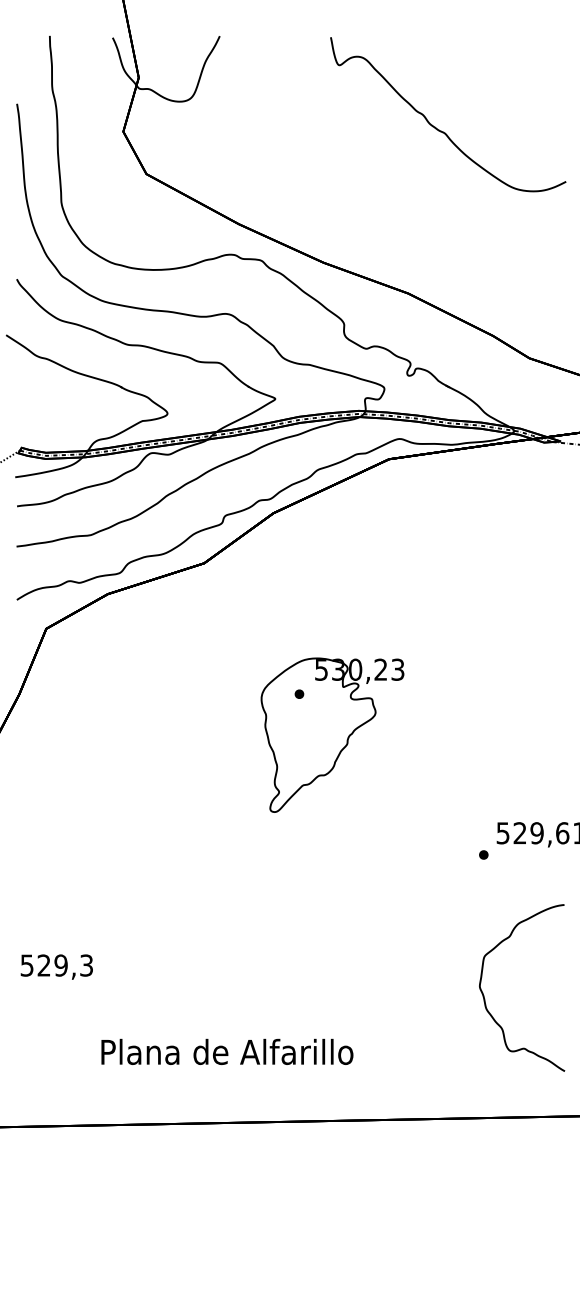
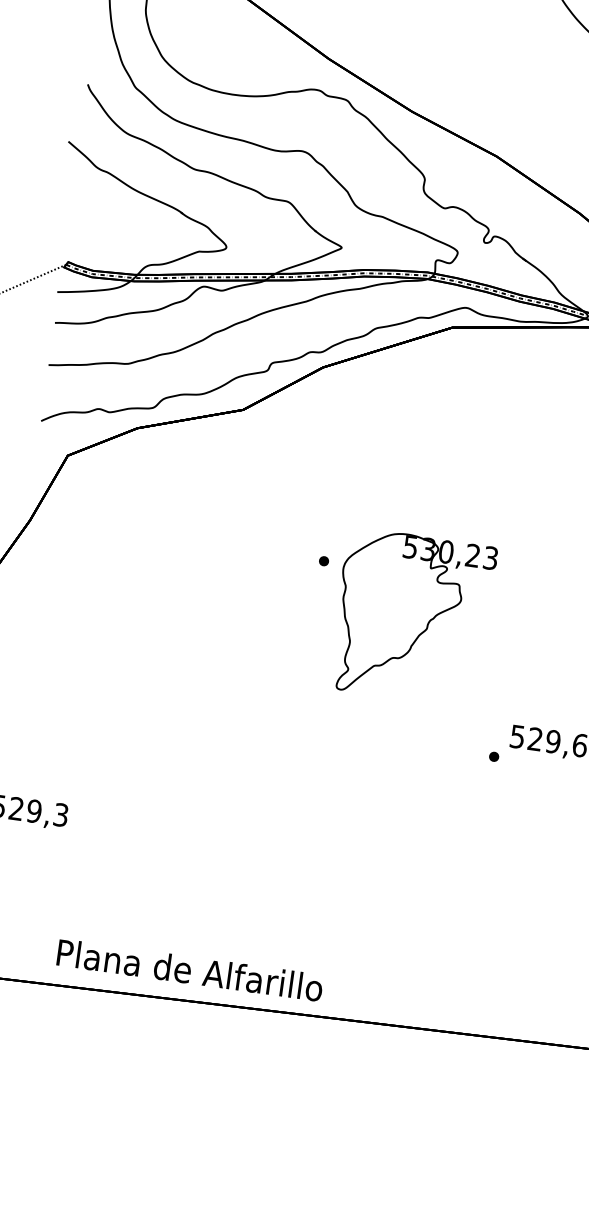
part: (332, 734) -> (412, 616), moved
curve: (484, 995) -> (474, 904), removed
text: (227, 1051) -> (190, 969), moved

